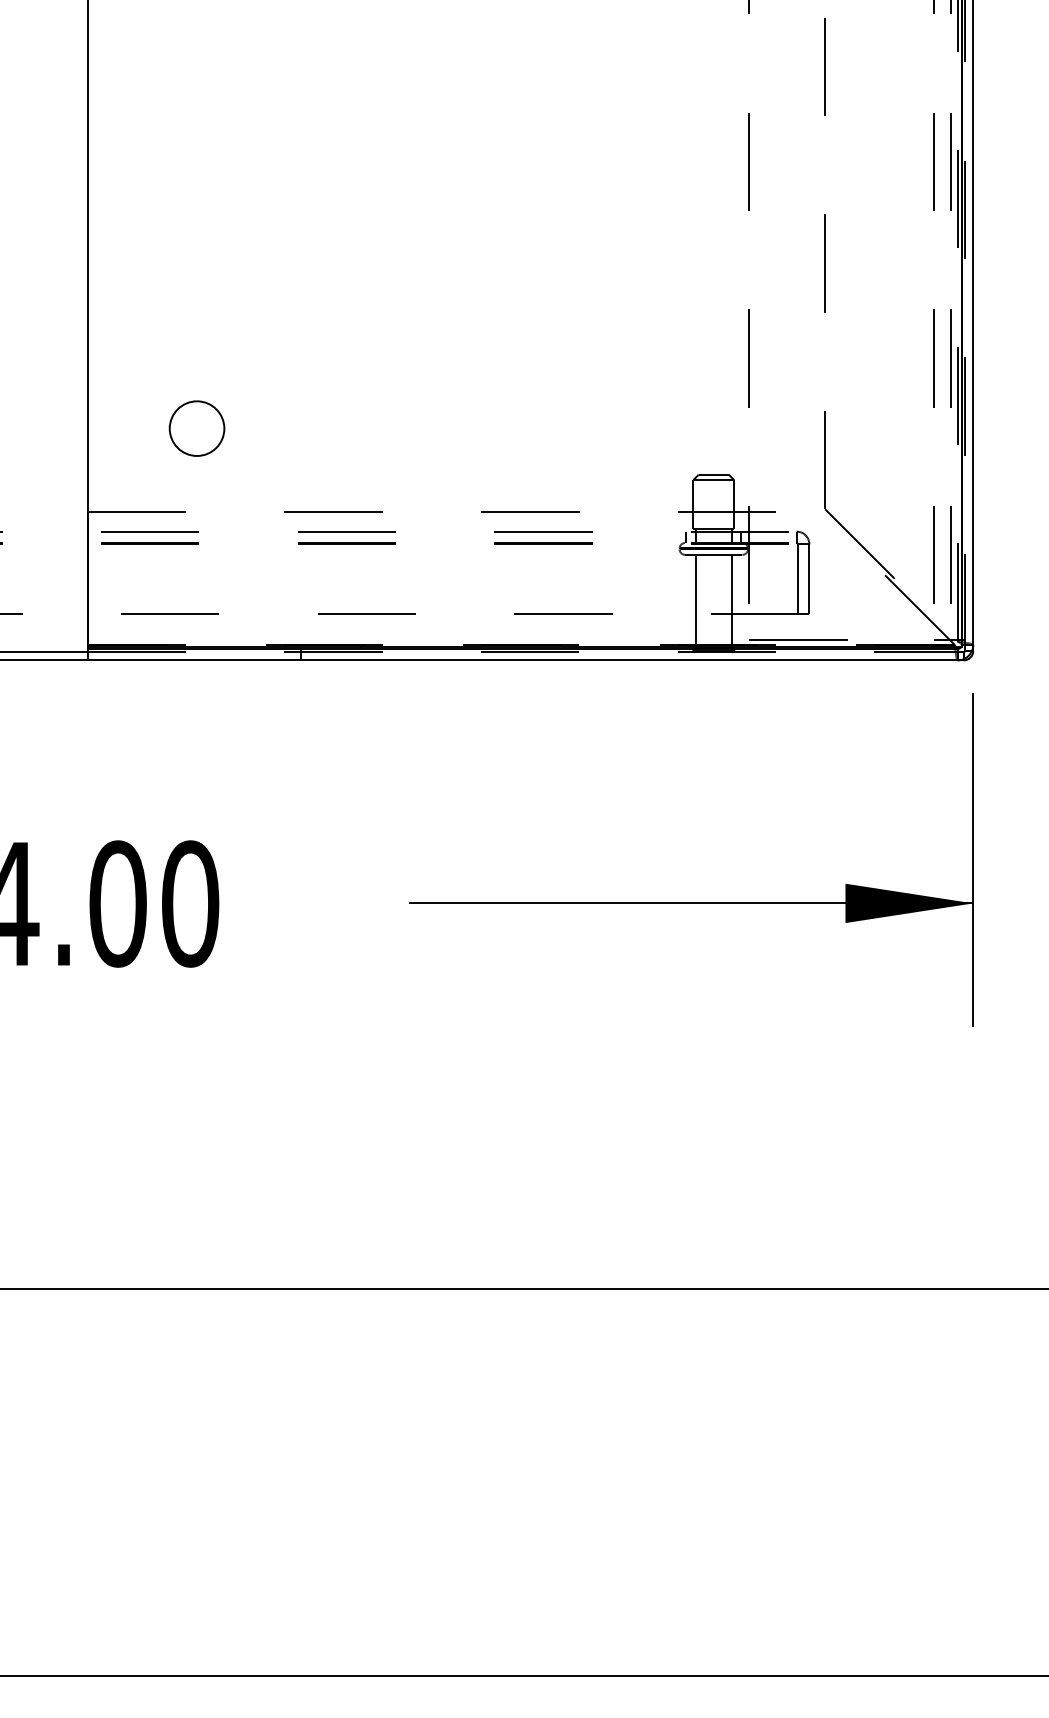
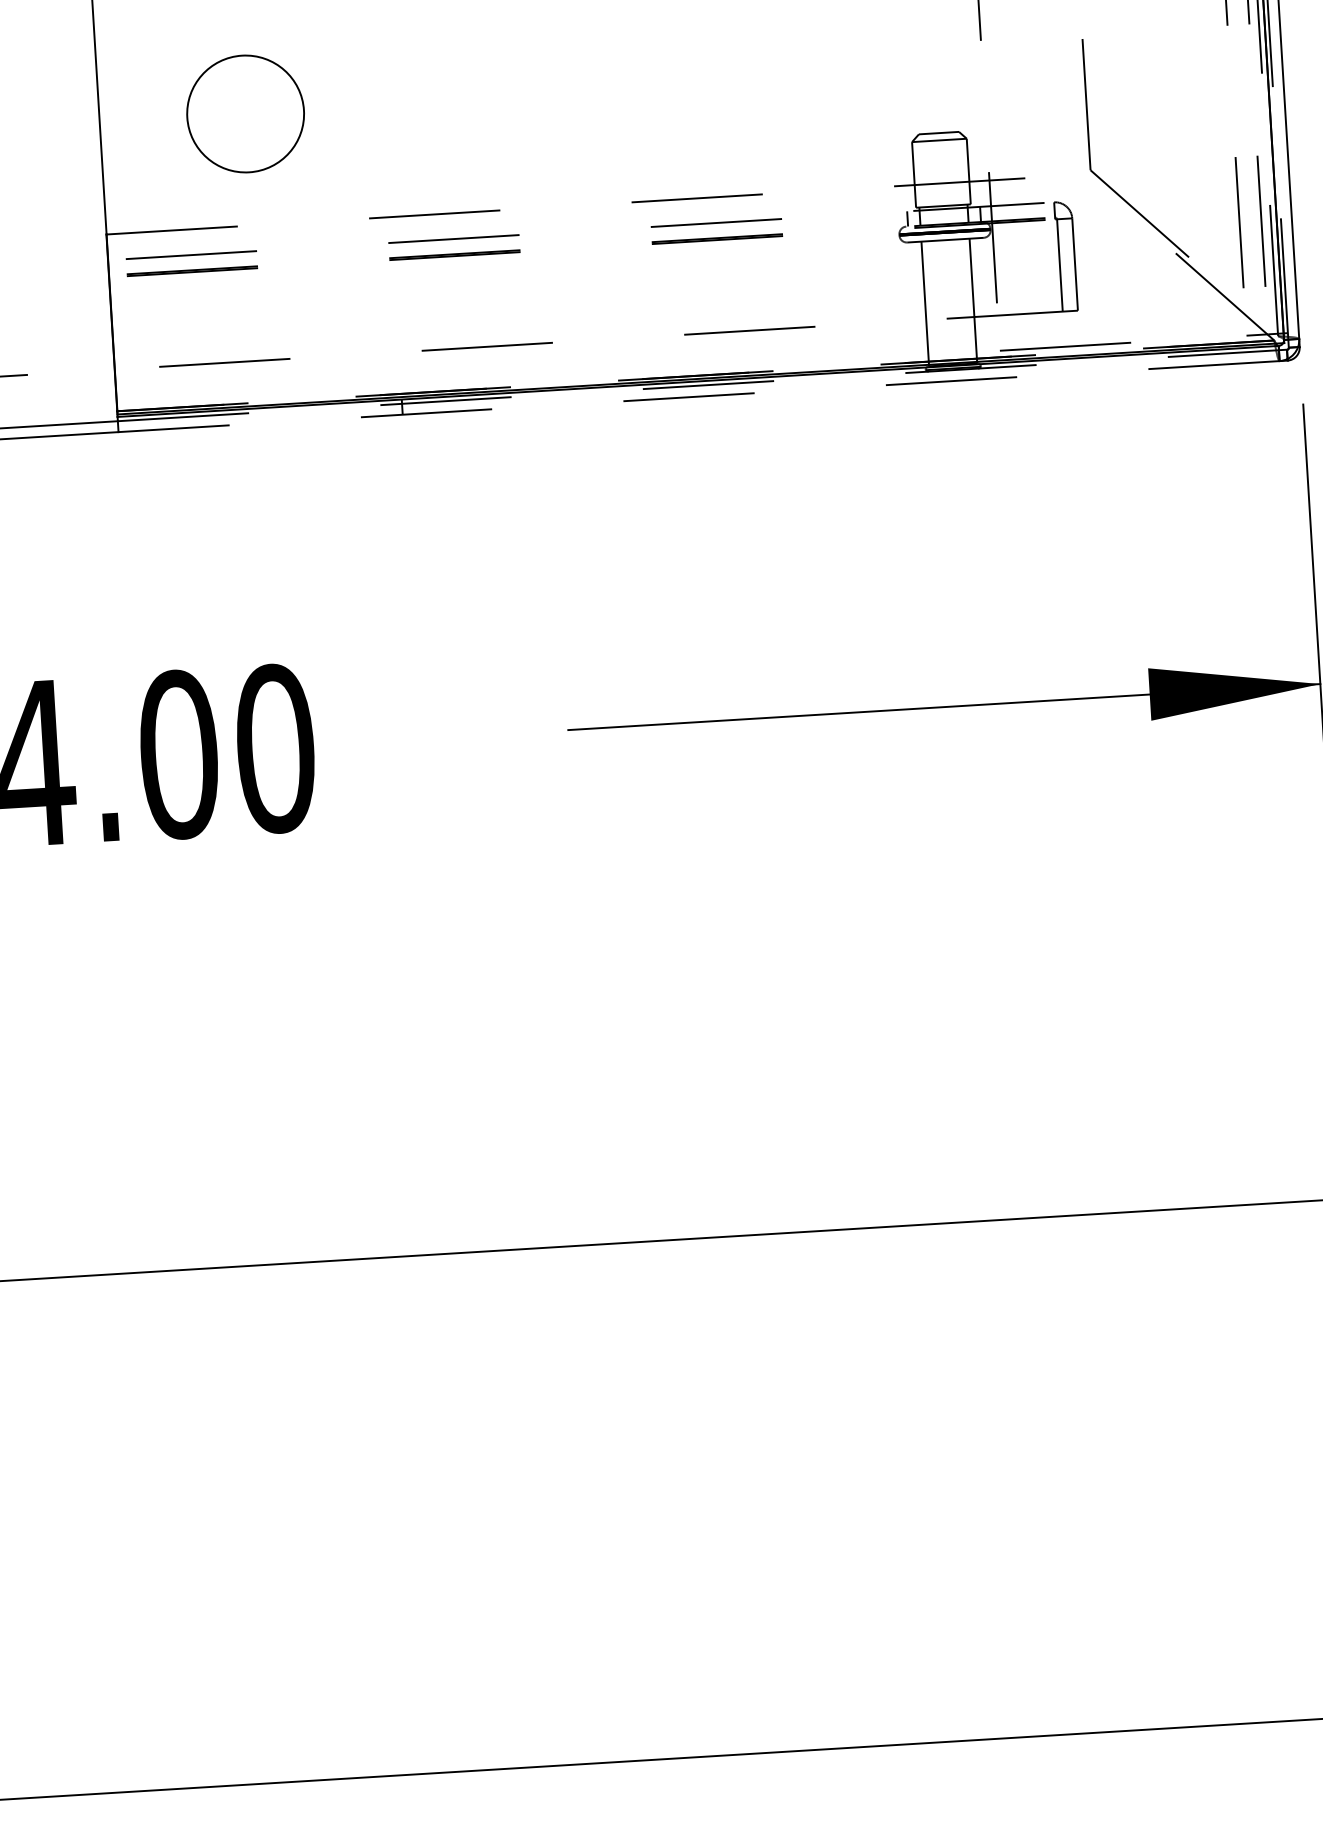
circle: (196, 428) -> (244, 113), size x1.6
line: (522, 660) -> (698, 396), solid -> dashed

